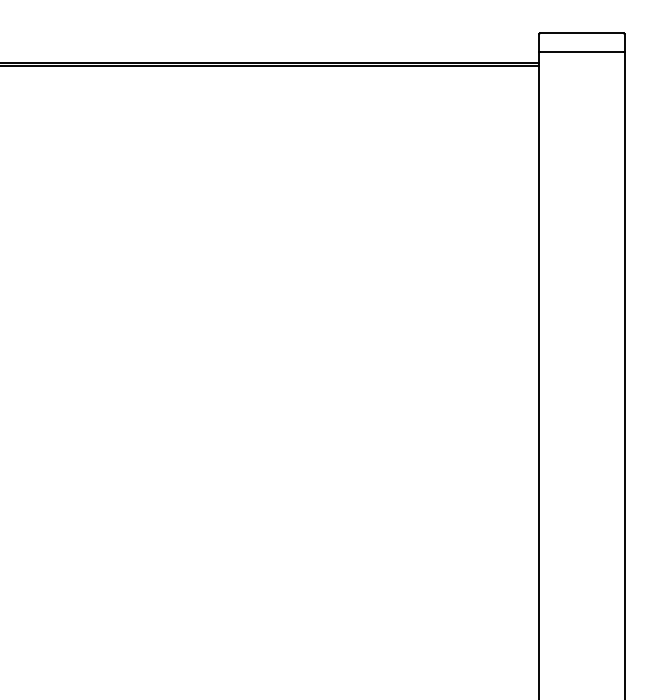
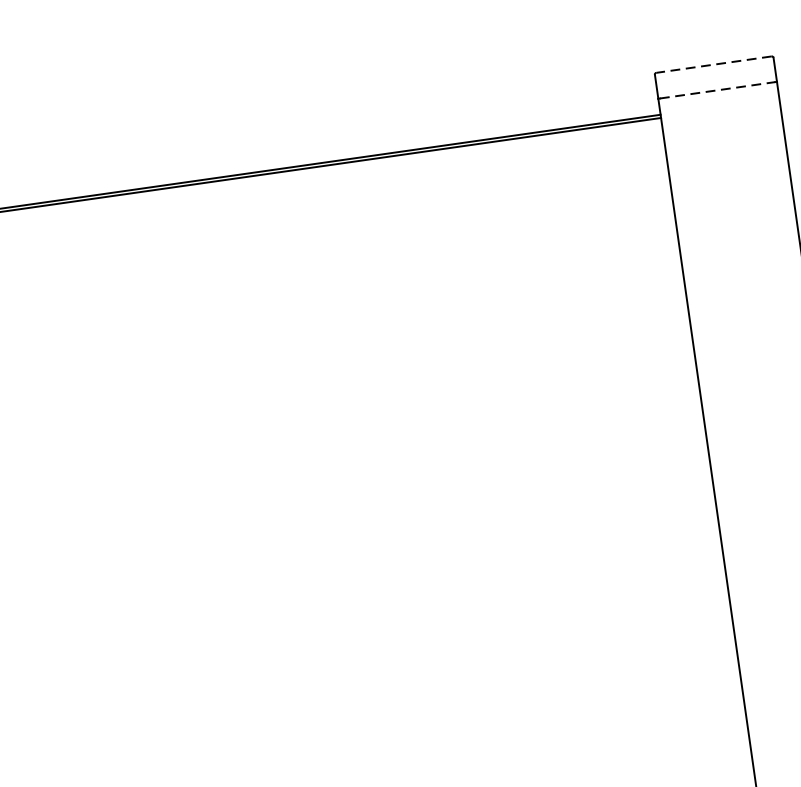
line: (581, 33) -> (713, 65), solid -> dashed
line: (581, 51) -> (717, 89), solid -> dashed

